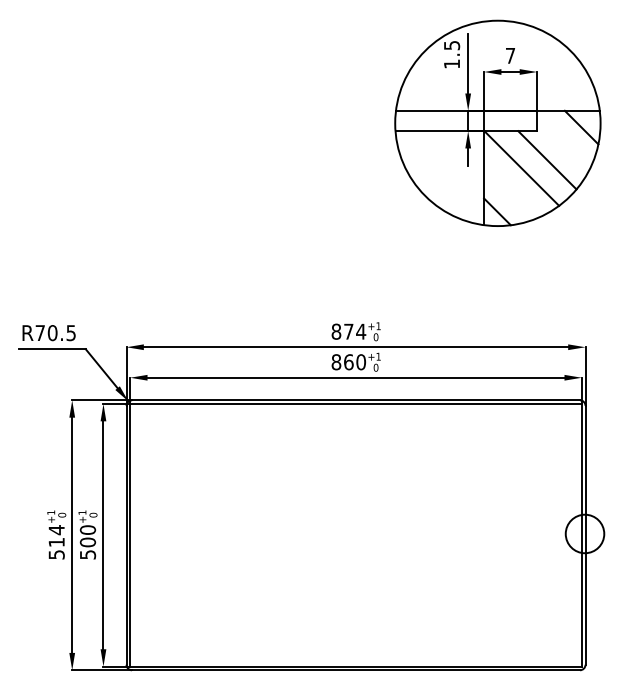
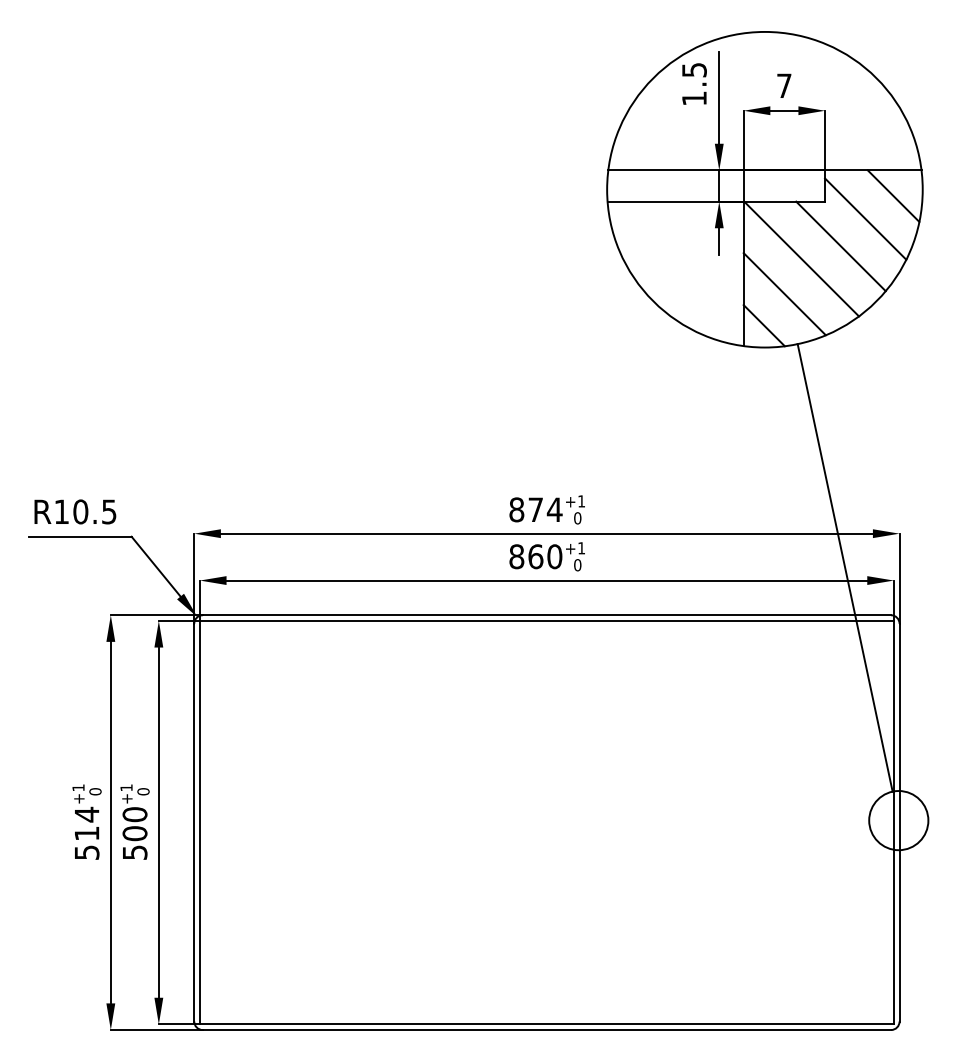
line: (563, 142) -> (865, 219), added
line: (510, 191) -> (784, 294), added
text: (39, 332) -> (60, 511), R70.5 -> R10.5
line: (550, 369) -> (845, 567), added

